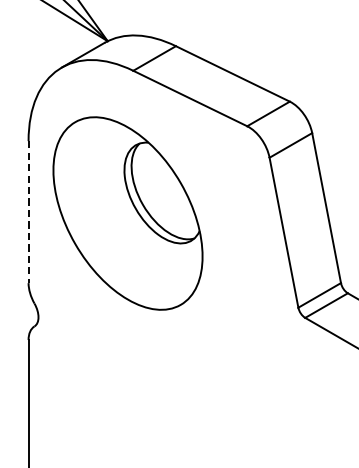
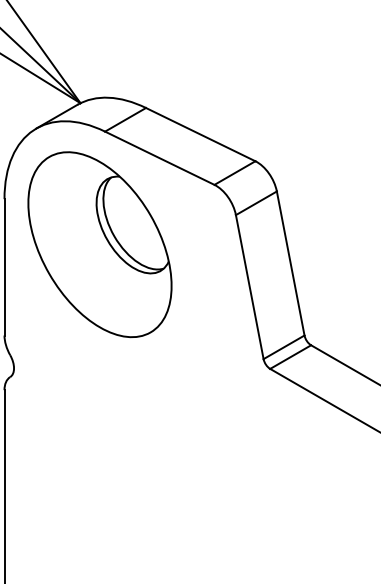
line: (28, 212) -> (4, 267), dashed -> solid
part: (127, 213) -> (99, 244), moved

